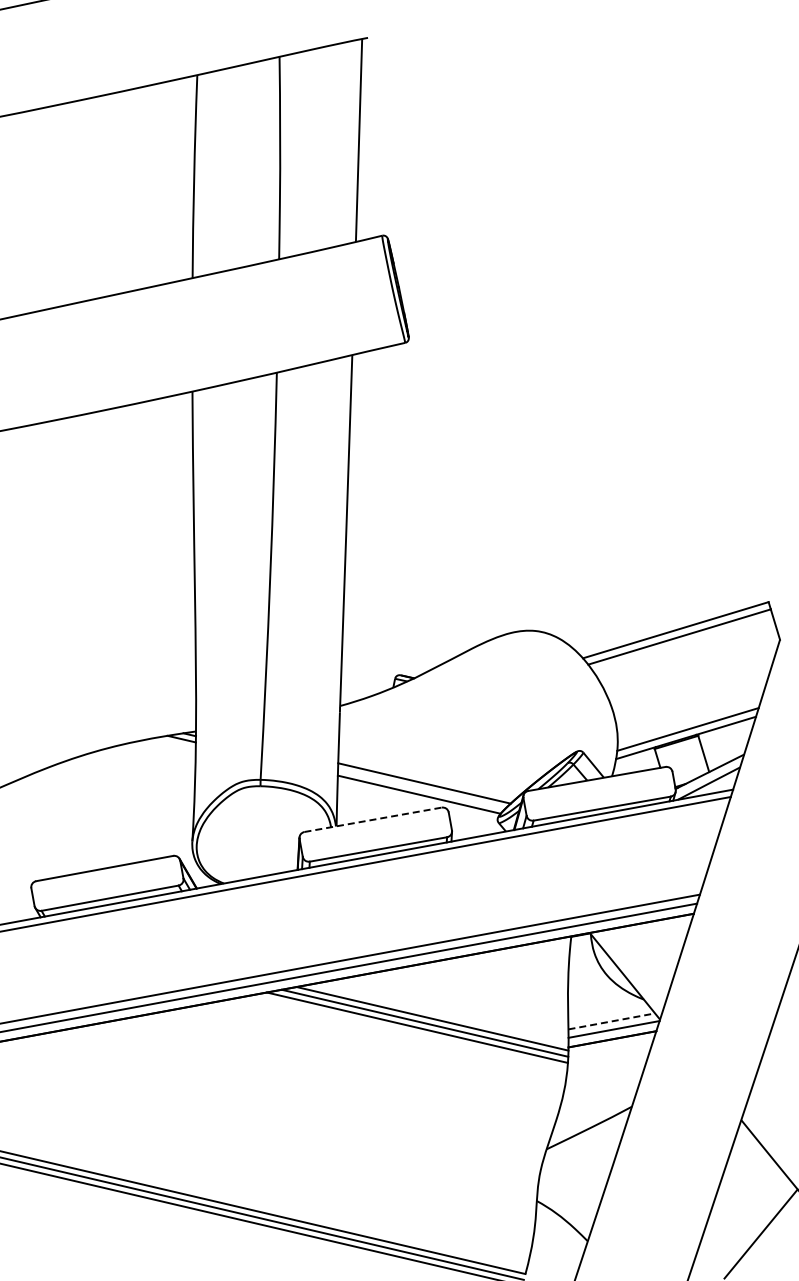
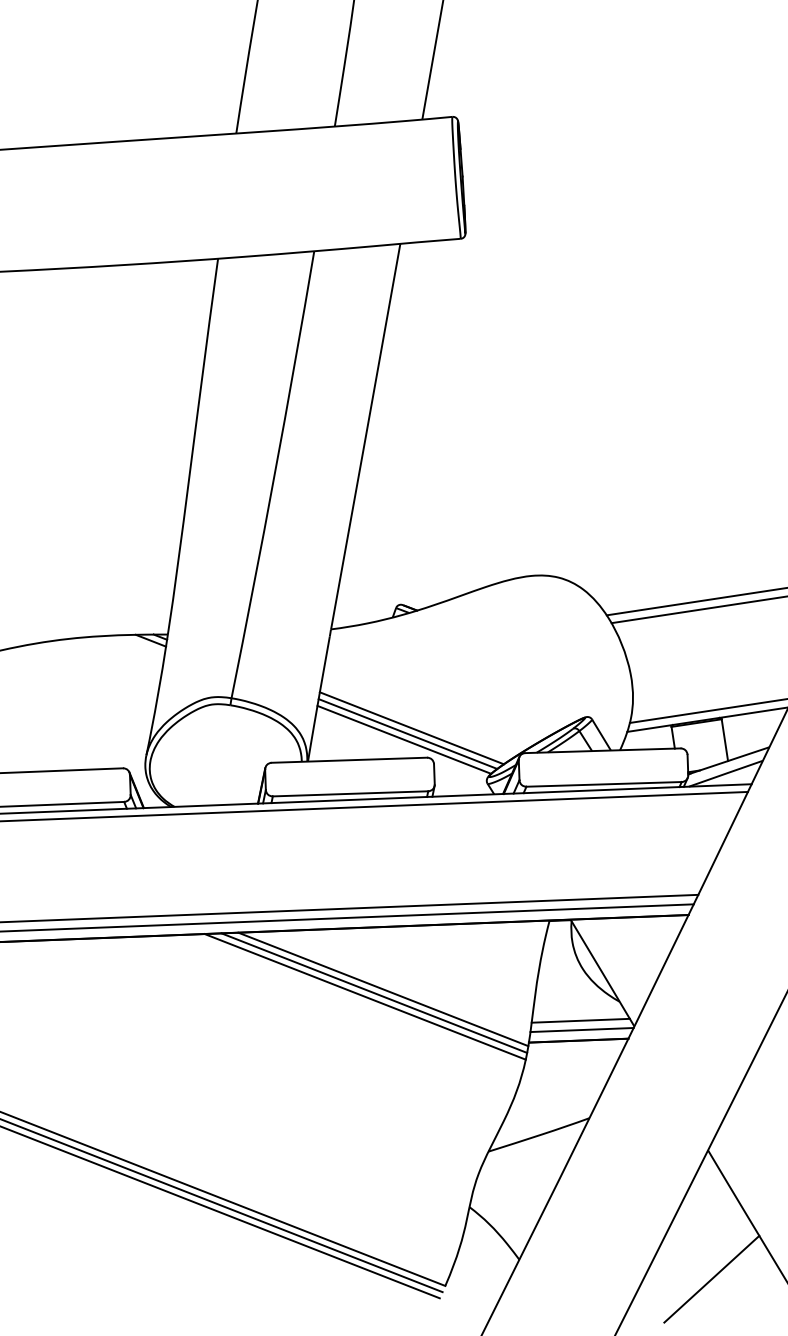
line: (421, 788) -> (407, 733), added
line: (373, 819) -> (349, 759), dashed -> solid
line: (612, 1021) -> (581, 1020), dashed -> solid

